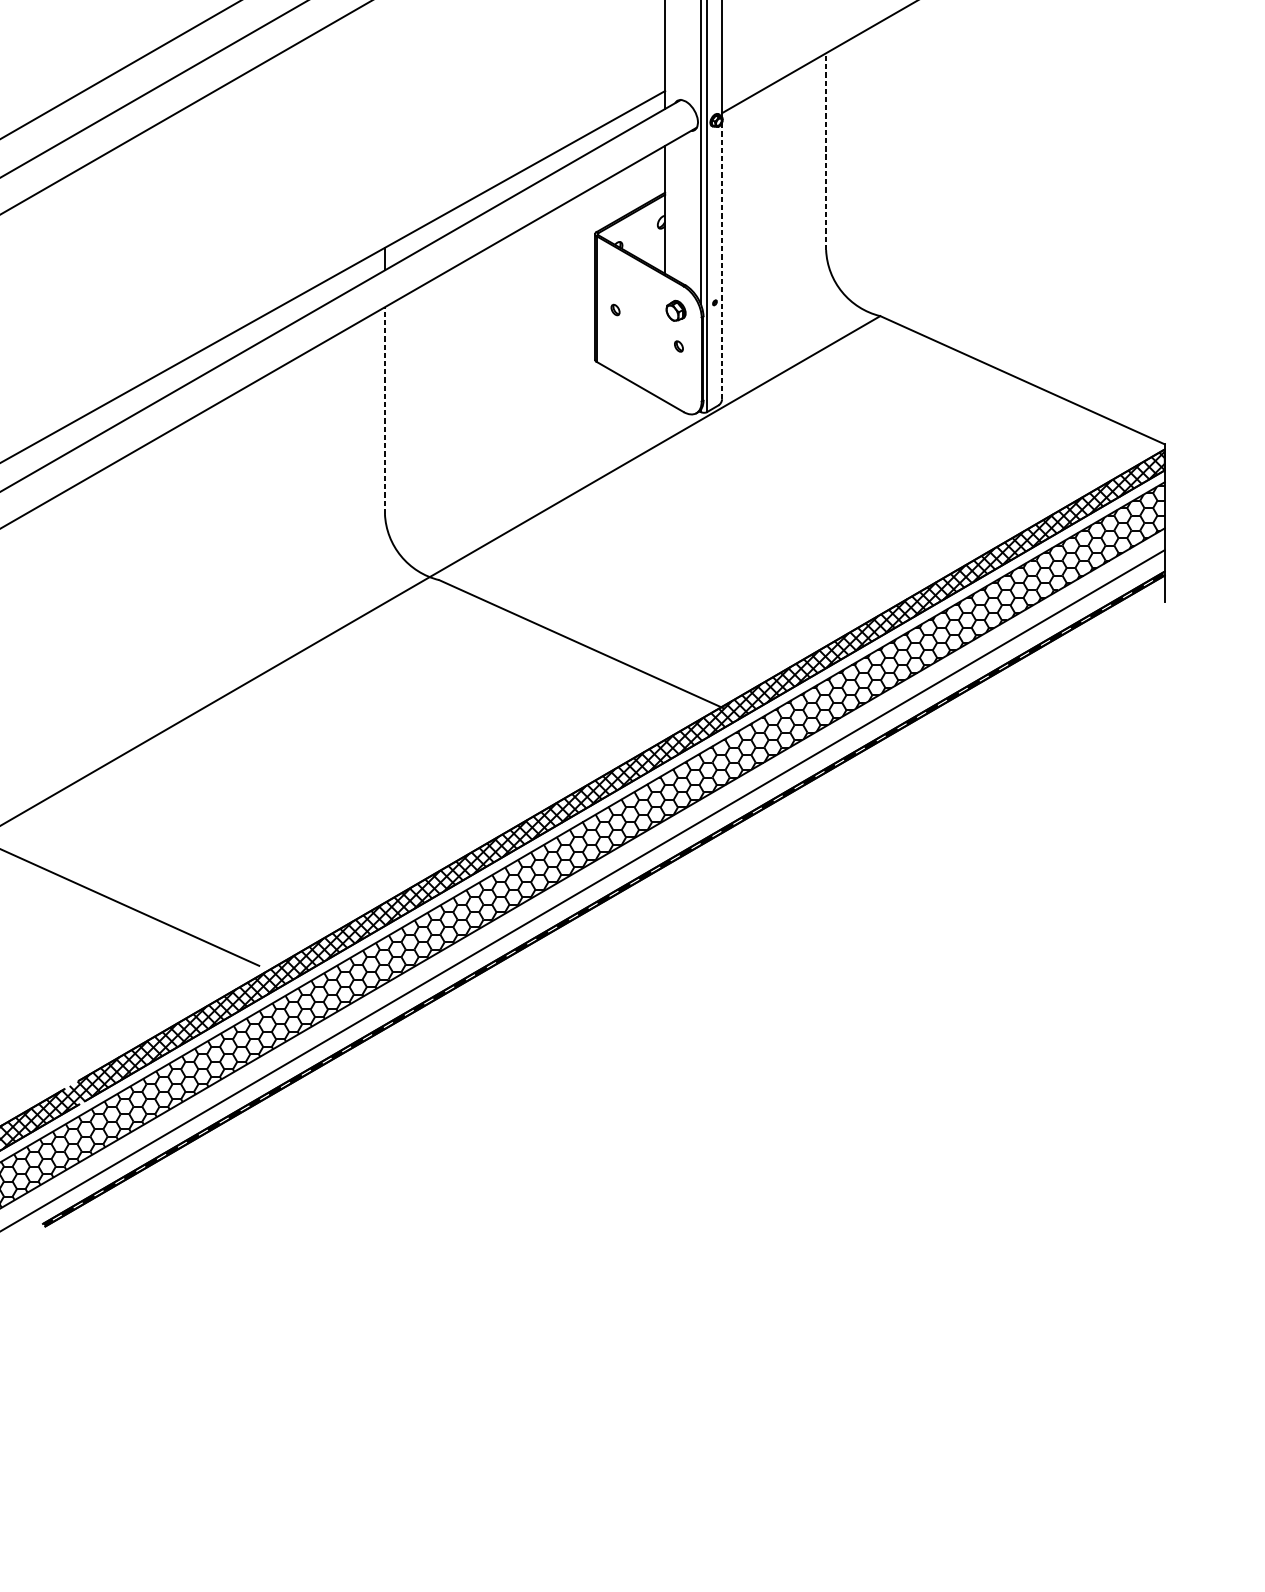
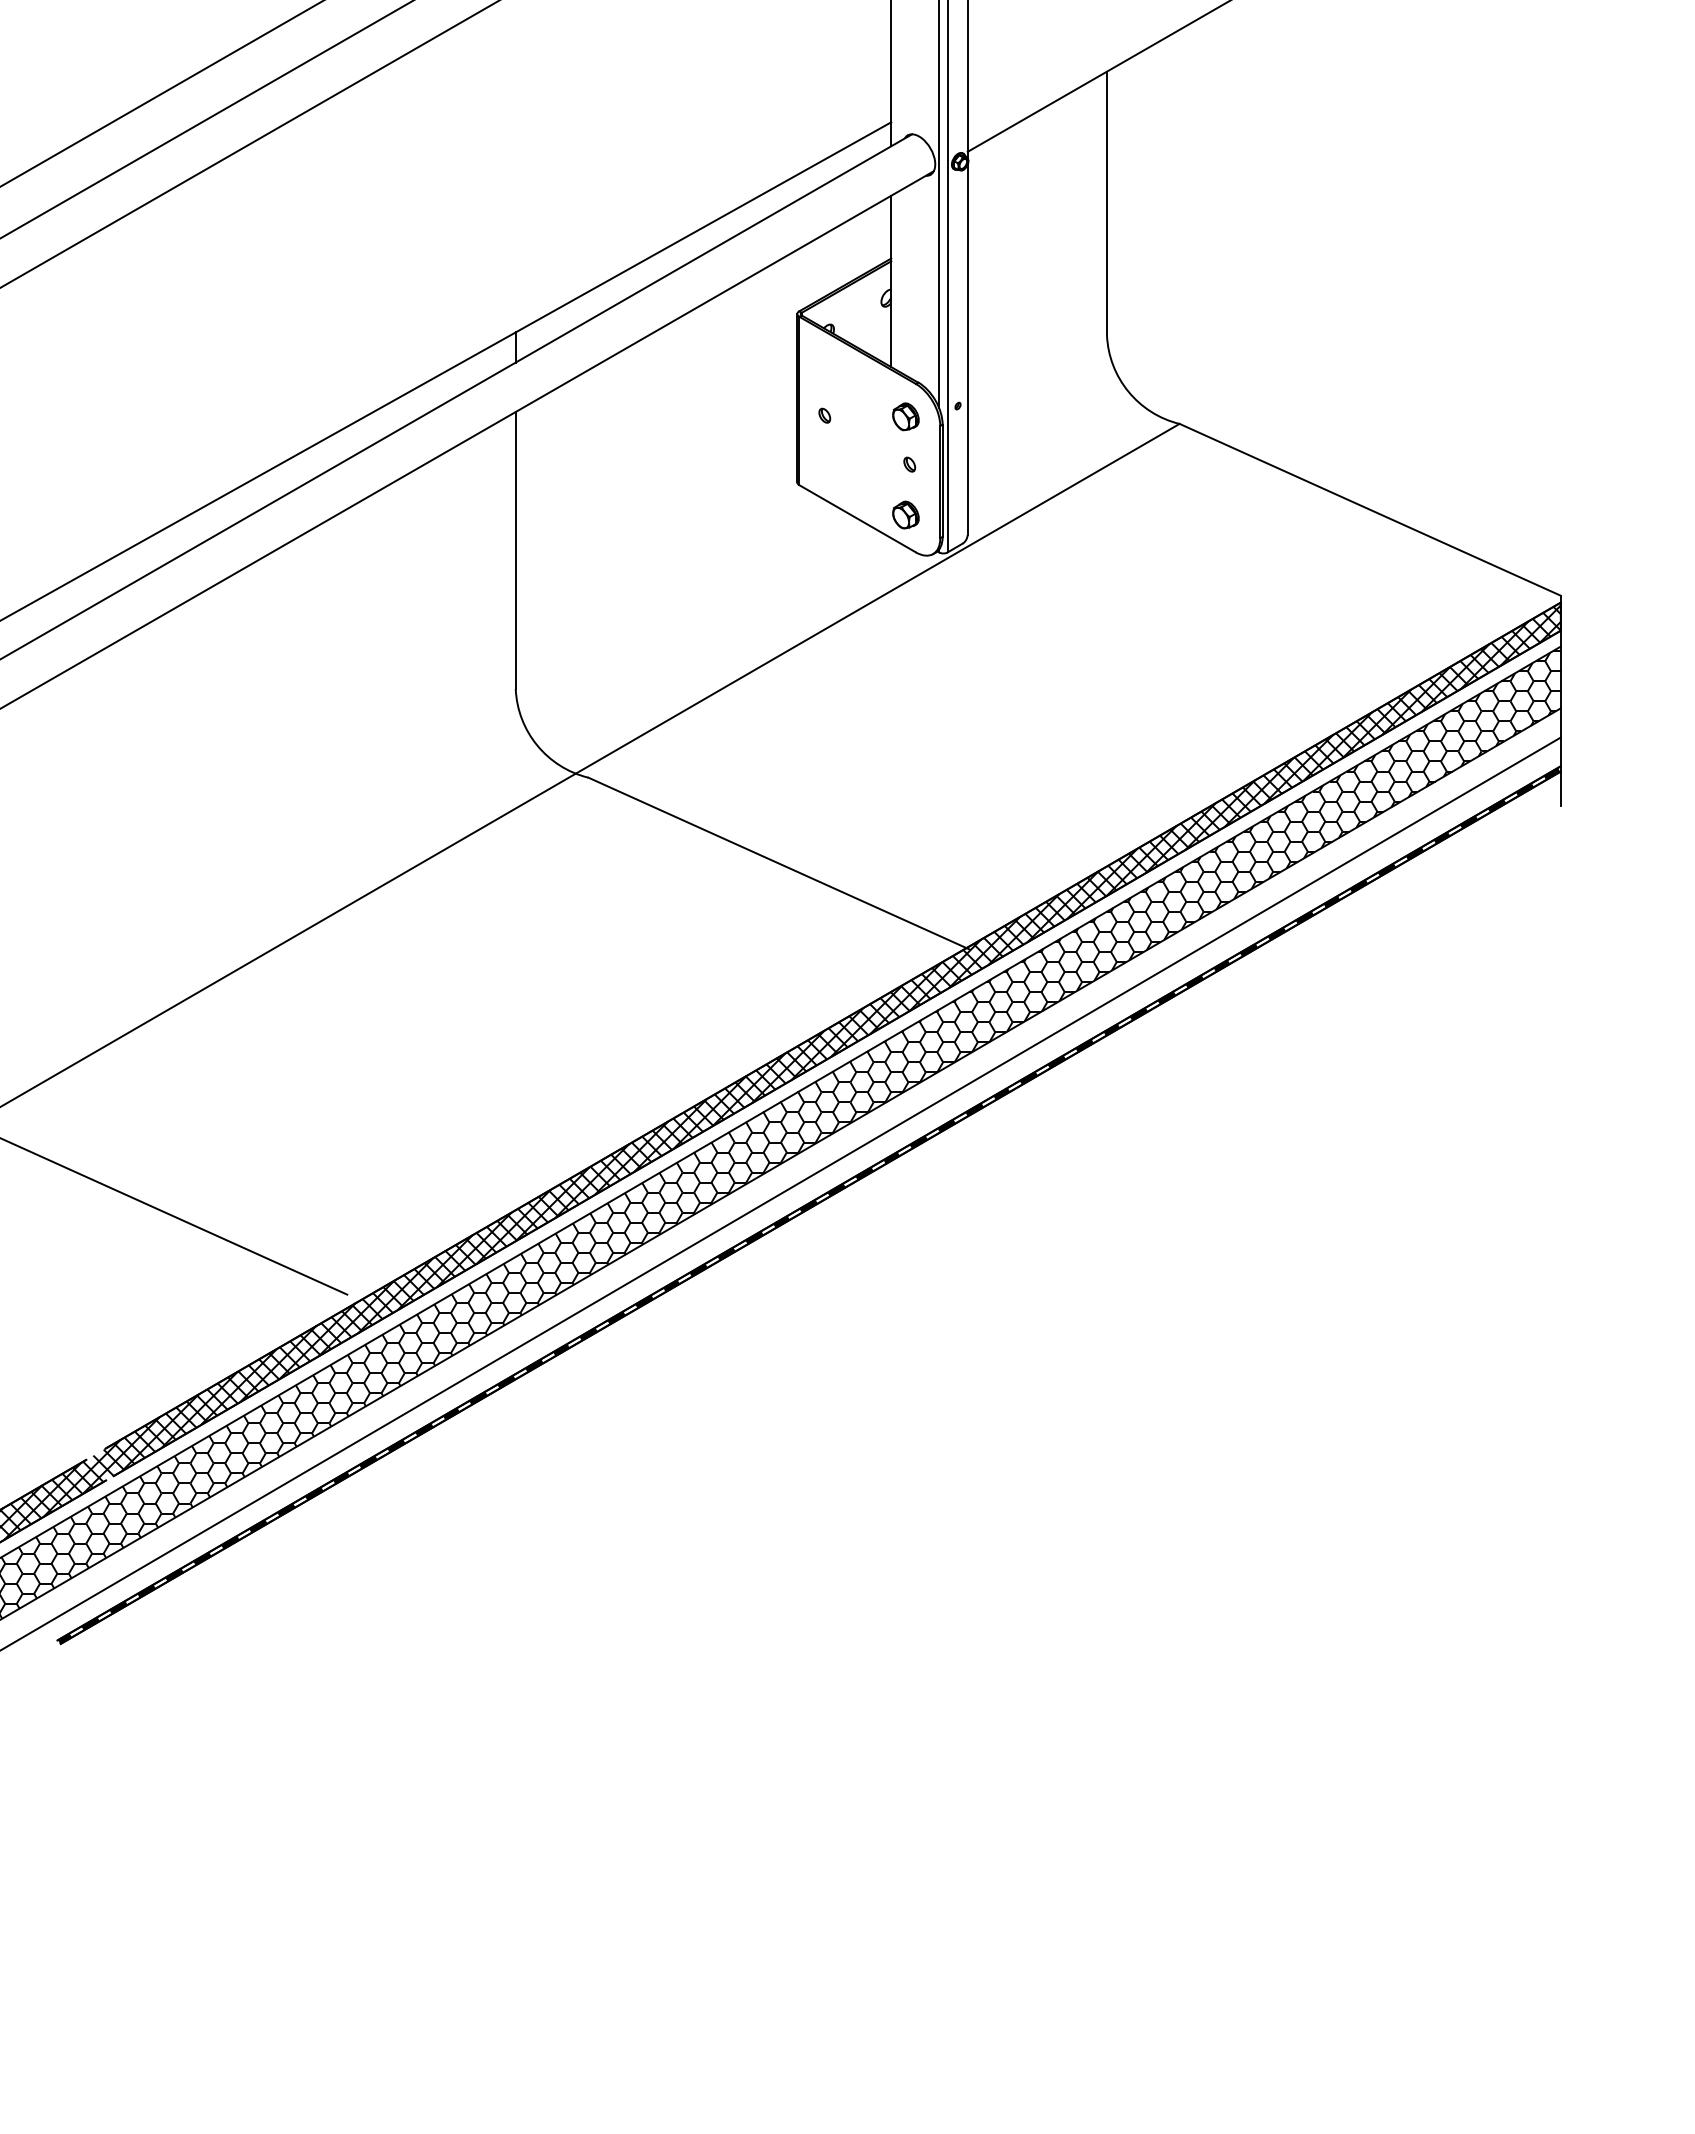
line: (826, 151) -> (1107, 203), dashed -> solid
line: (722, 260) -> (967, 349), dashed -> solid
part: (675, 383) -> (905, 514), added
line: (384, 410) -> (515, 550), dashed -> solid

